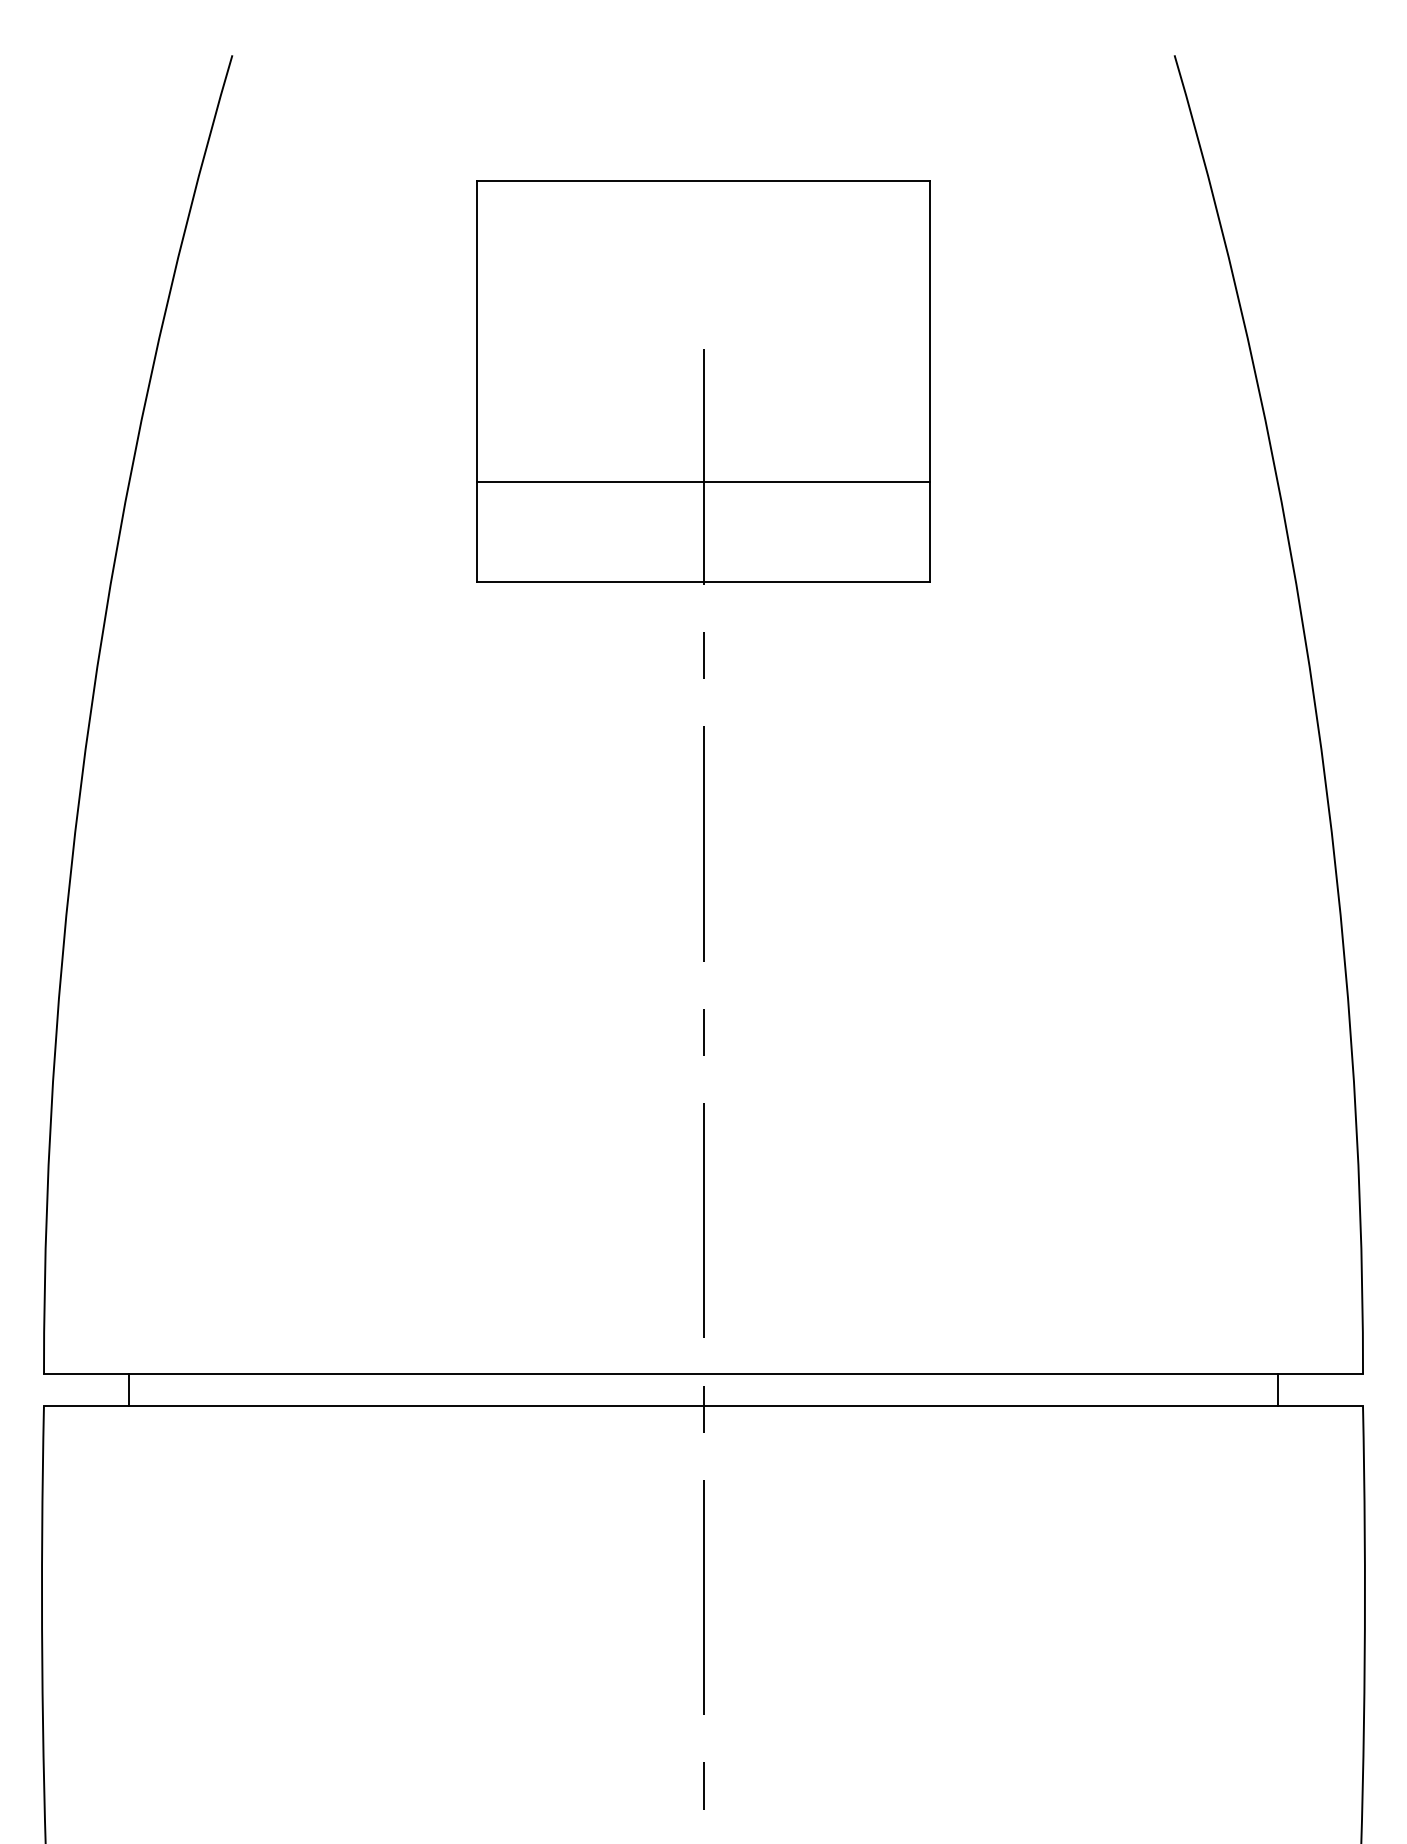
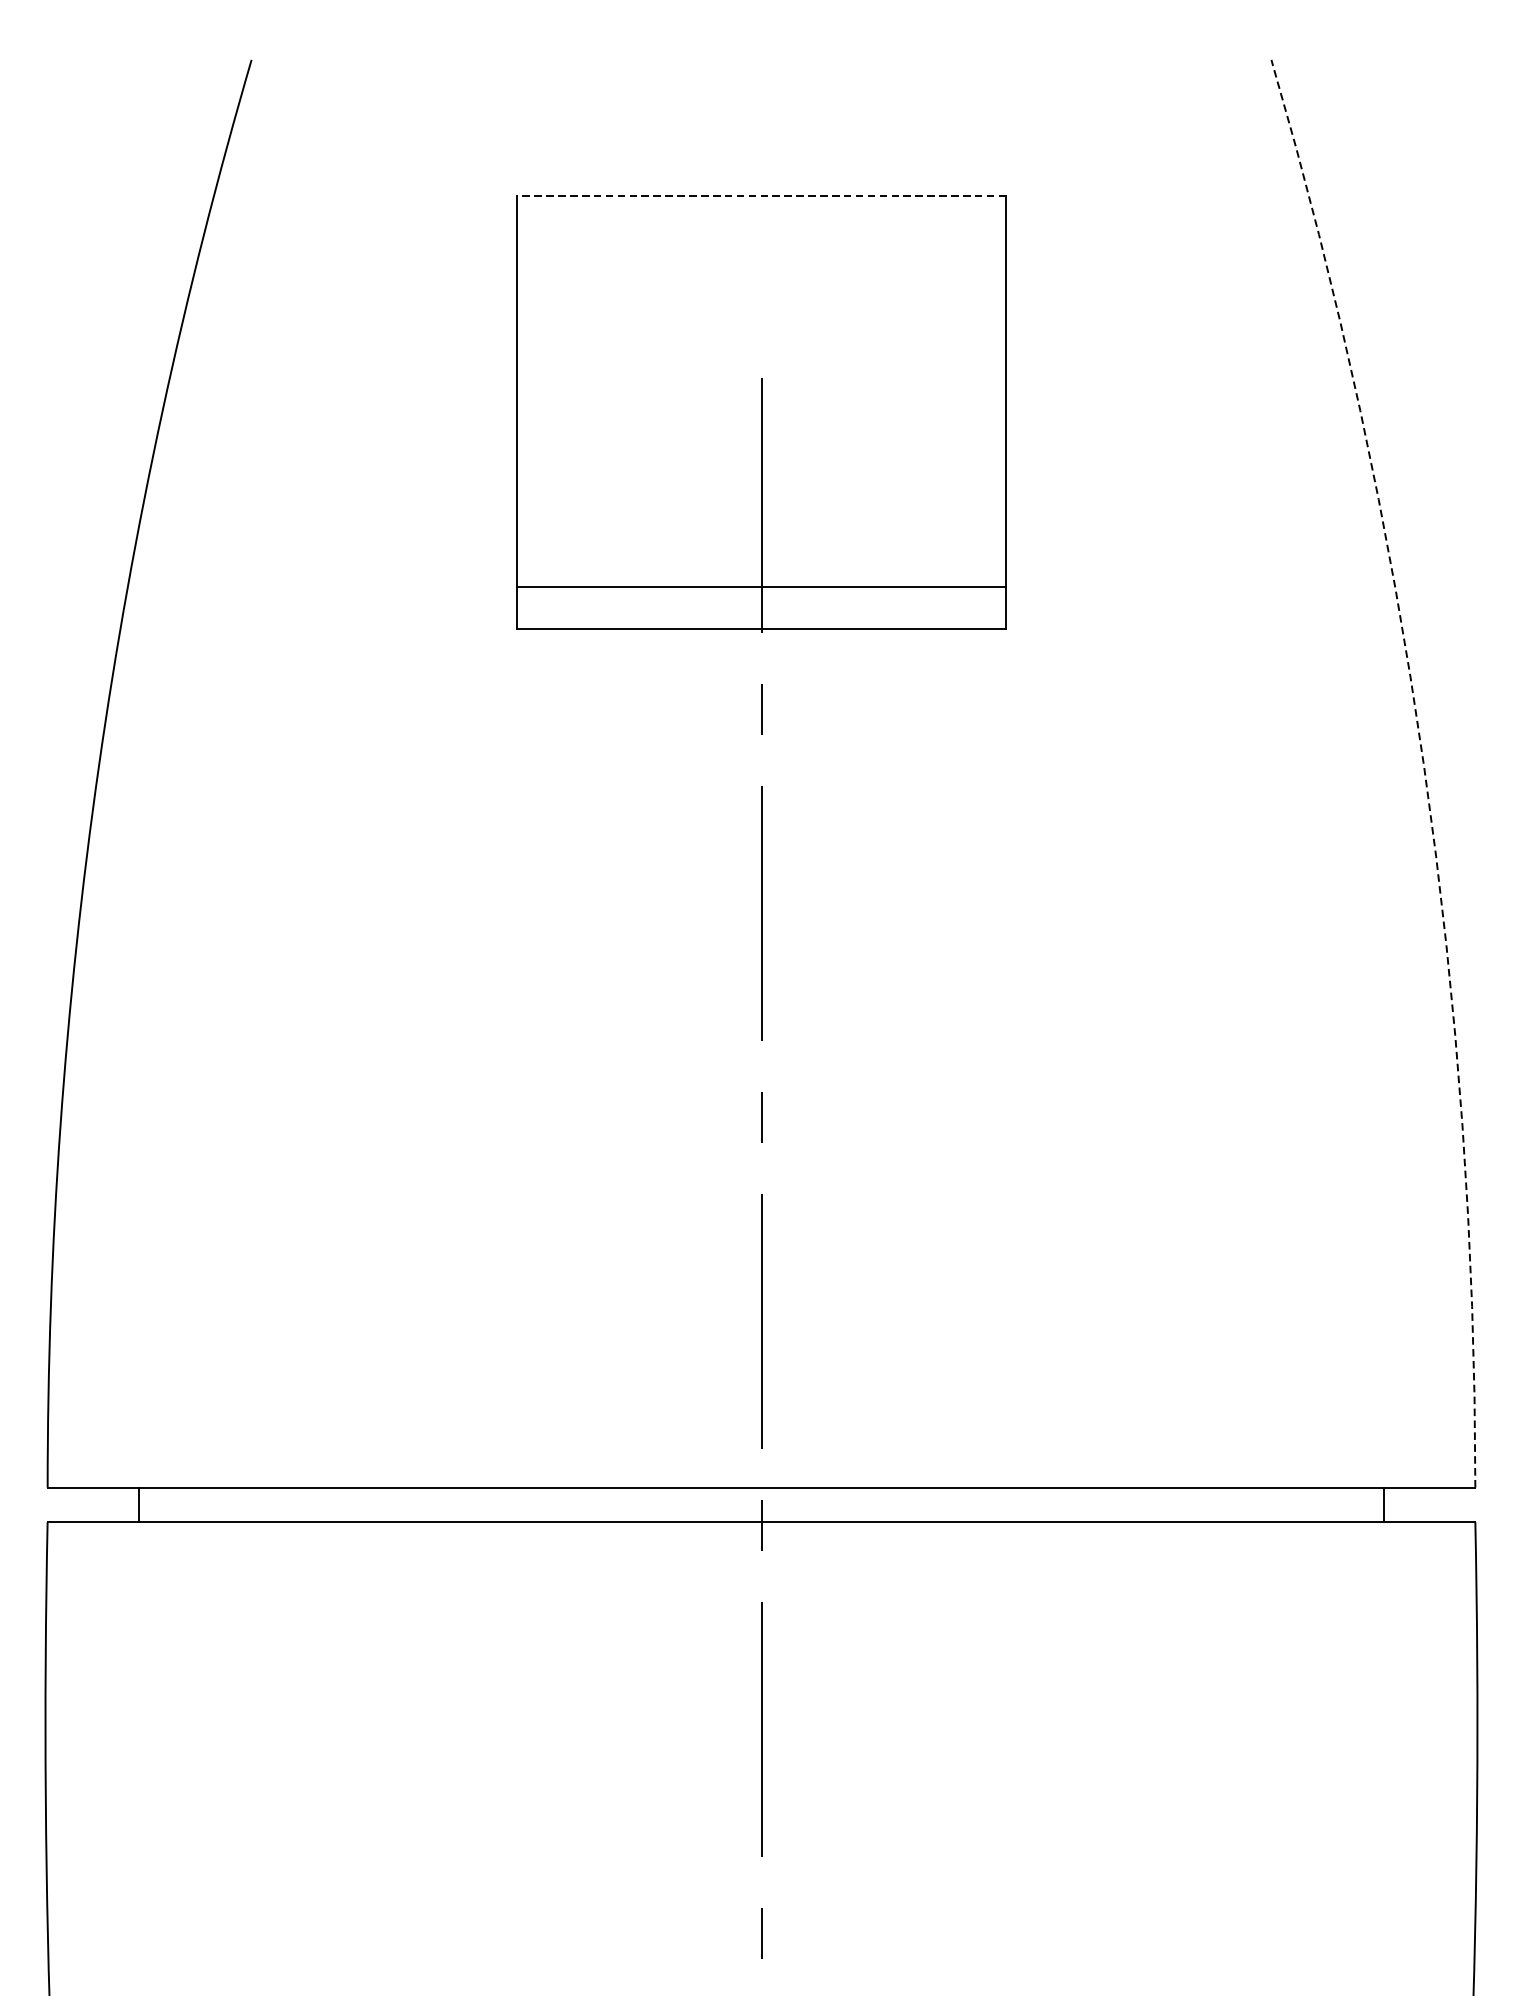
line: (703, 180) -> (761, 195), solid -> dashed
line: (703, 481) -> (761, 586), moved
arc: (1315, 708) -> (1423, 766), solid -> dashed

